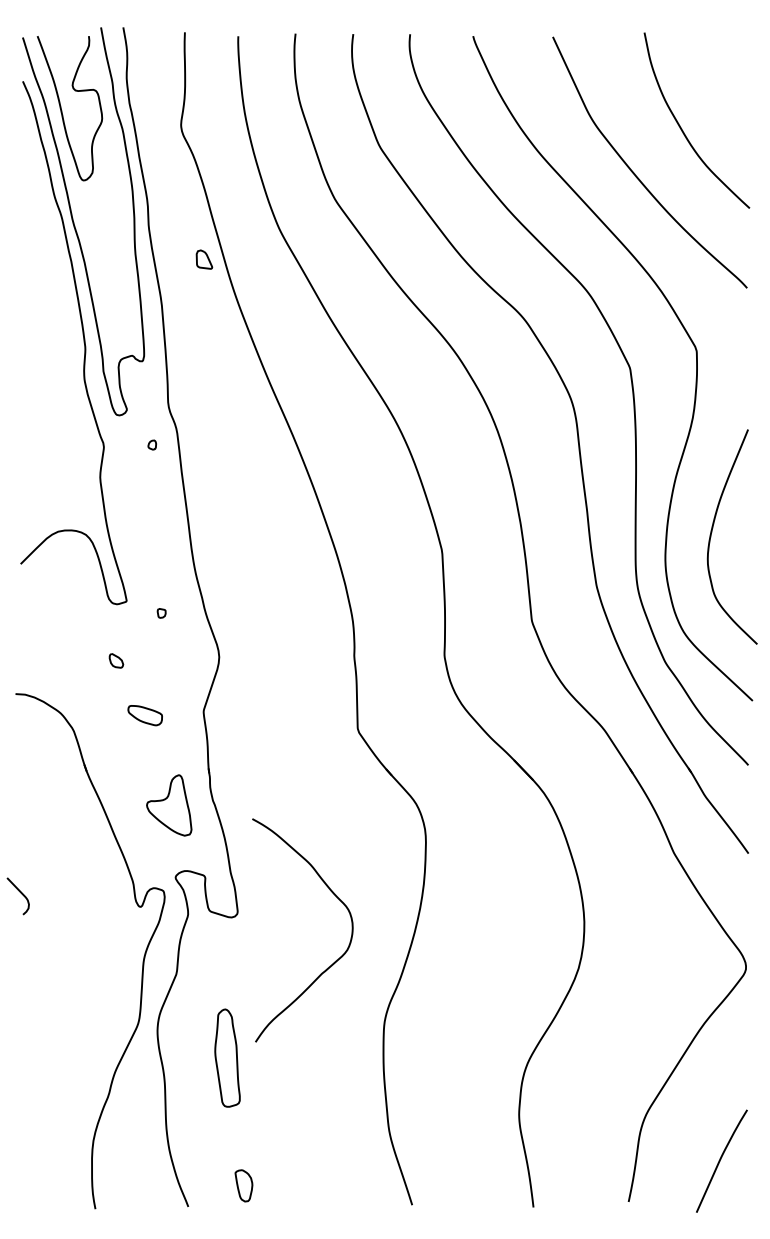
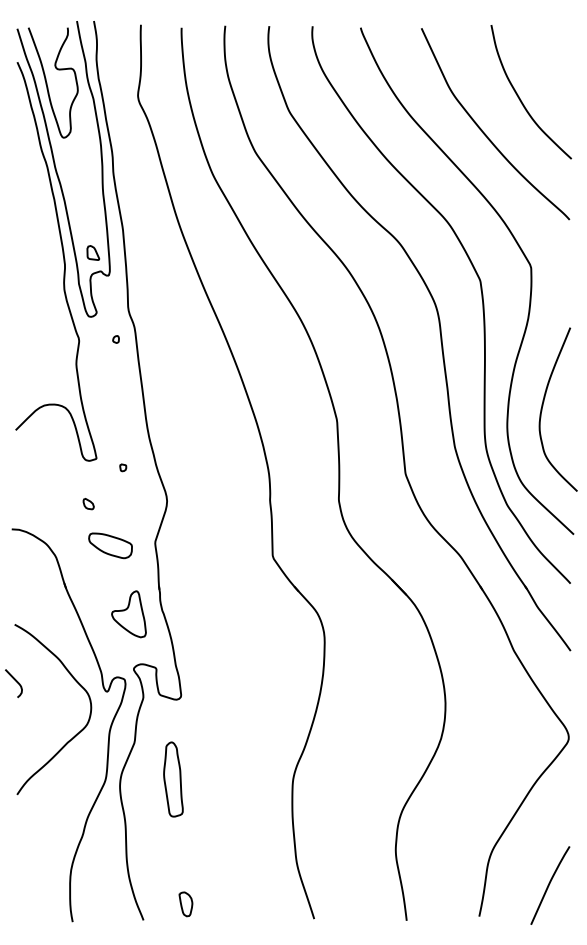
part: (204, 259) -> (93, 252), moved
part: (145, 715) -> (110, 545), size x1.67
curve: (334, 961) -> (77, 733), moved
part: (227, 1057) -> (173, 779), moved

